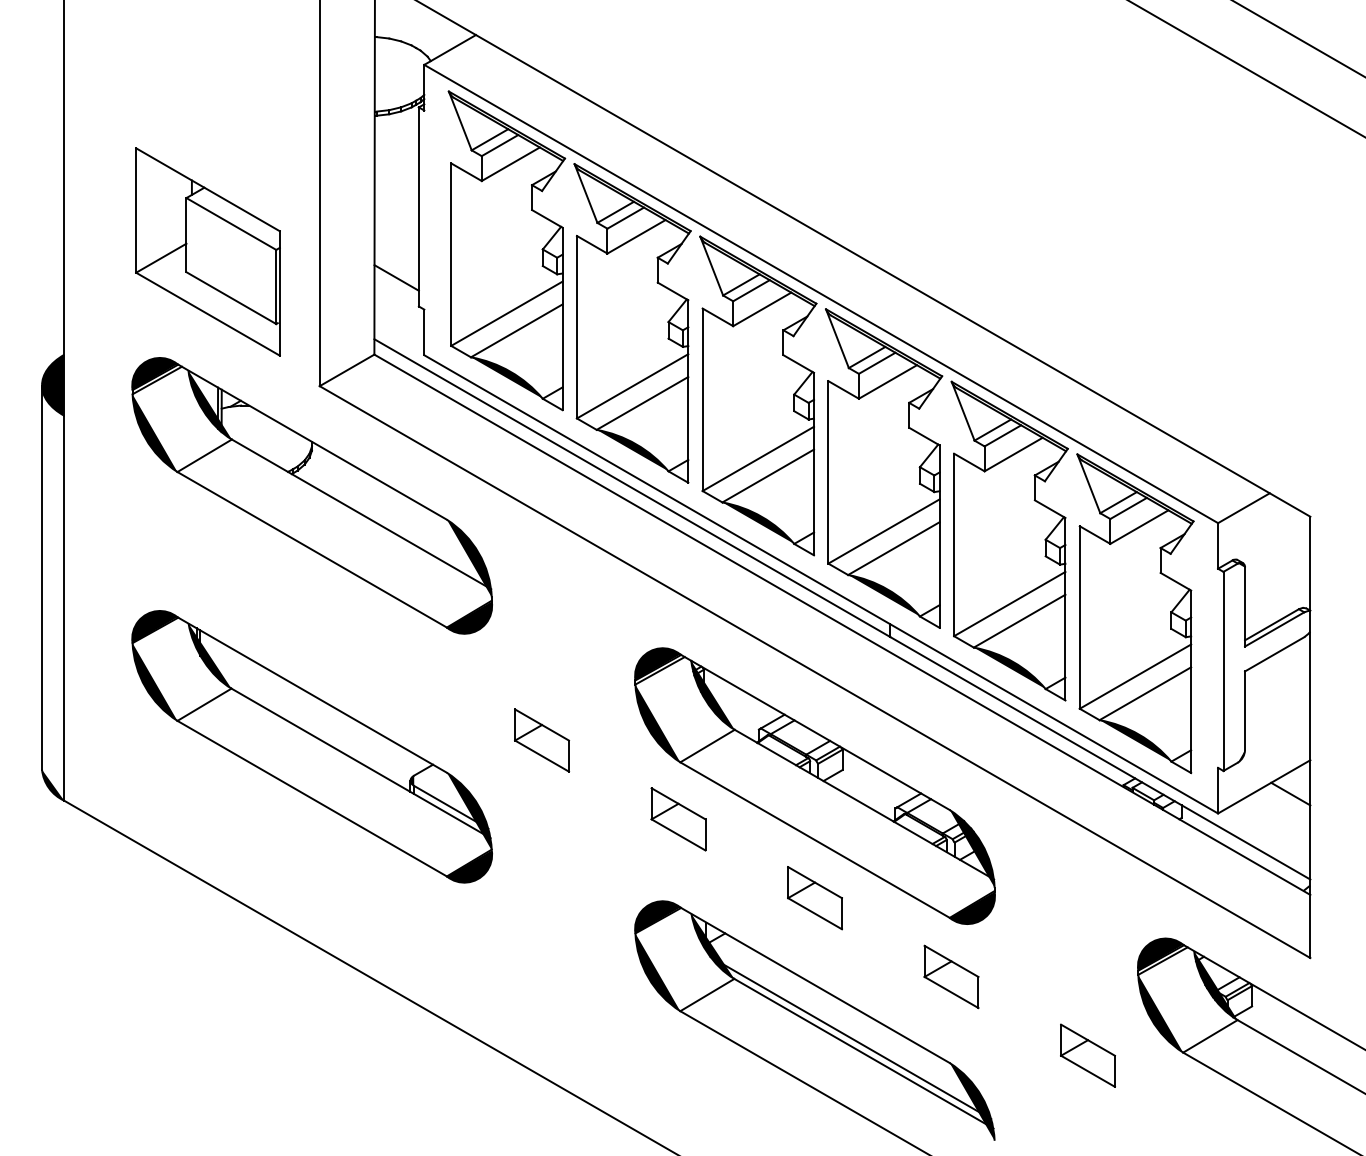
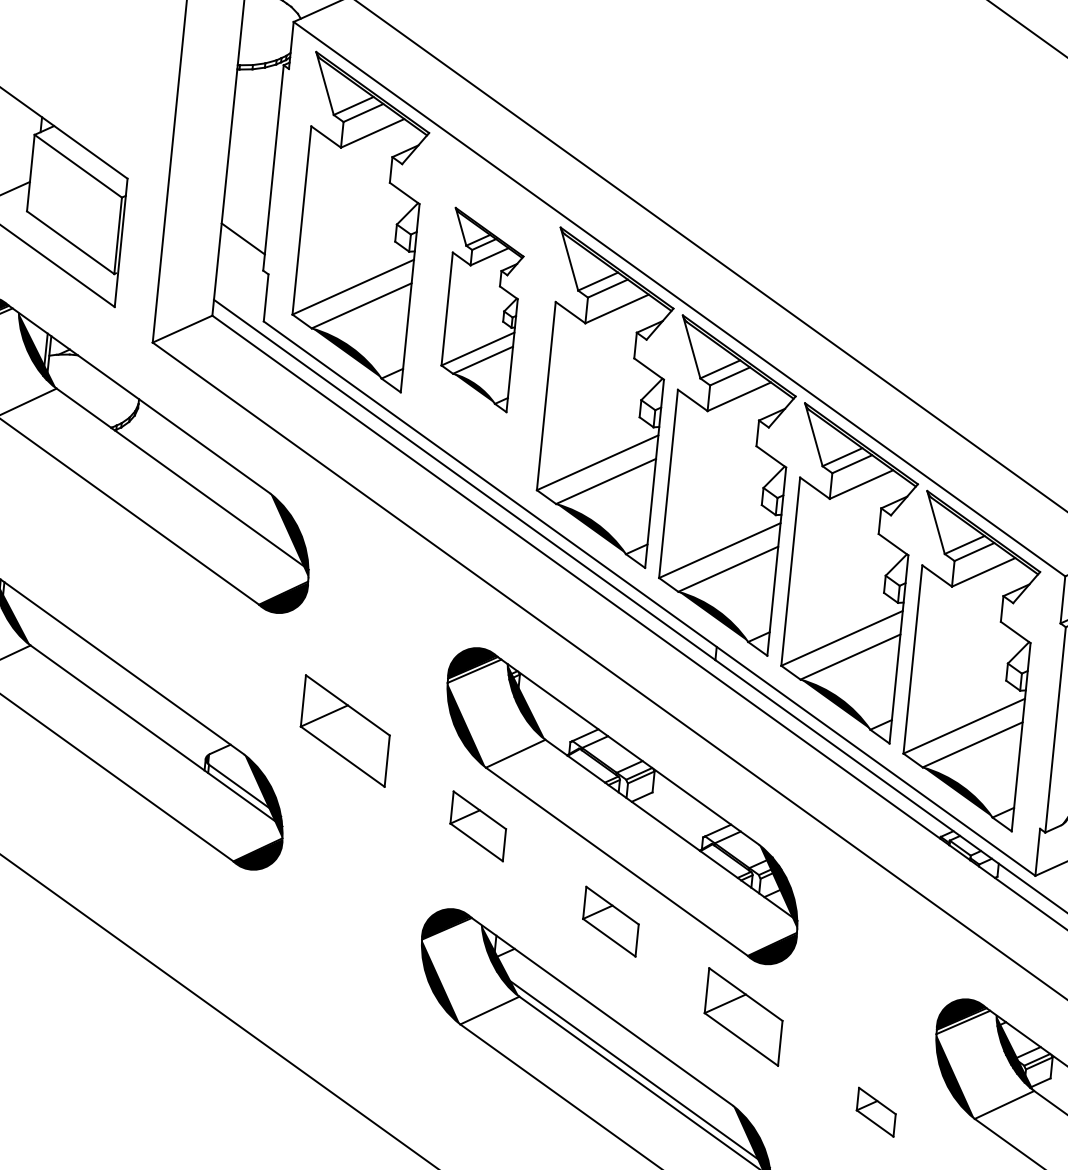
part: (632, 323) -> (481, 310), size x0.6
part: (542, 740) -> (346, 731), size x1.6
part: (951, 976) -> (743, 1016), size x1.4
part: (1087, 1055) -> (875, 1112), size x0.7

